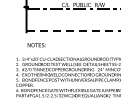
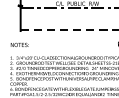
text: (36, 45) -> (19, 45), moved

